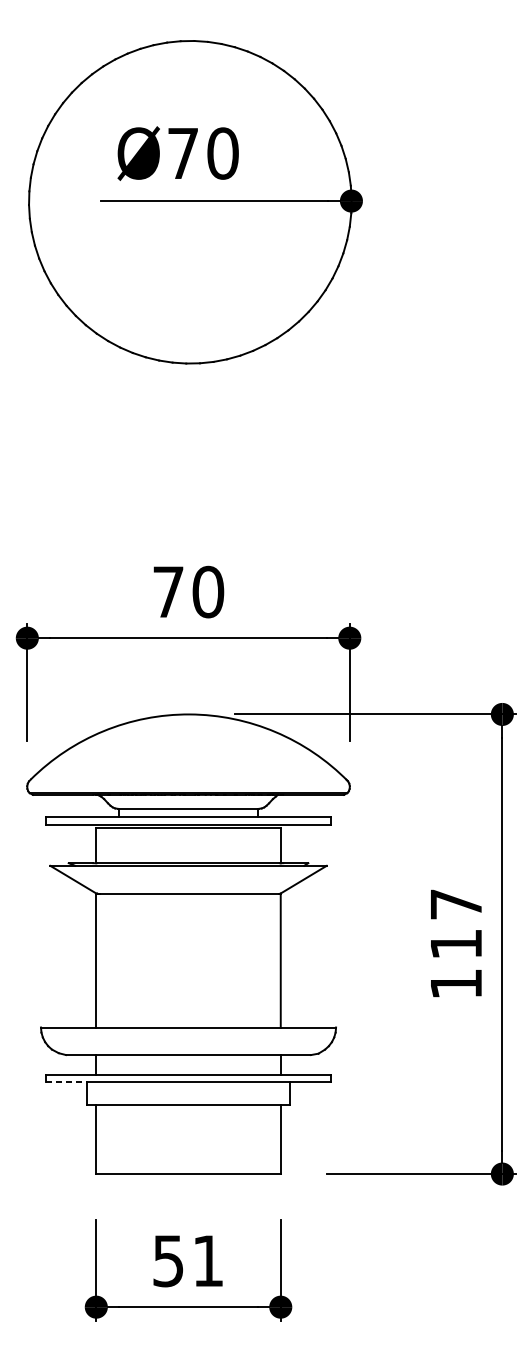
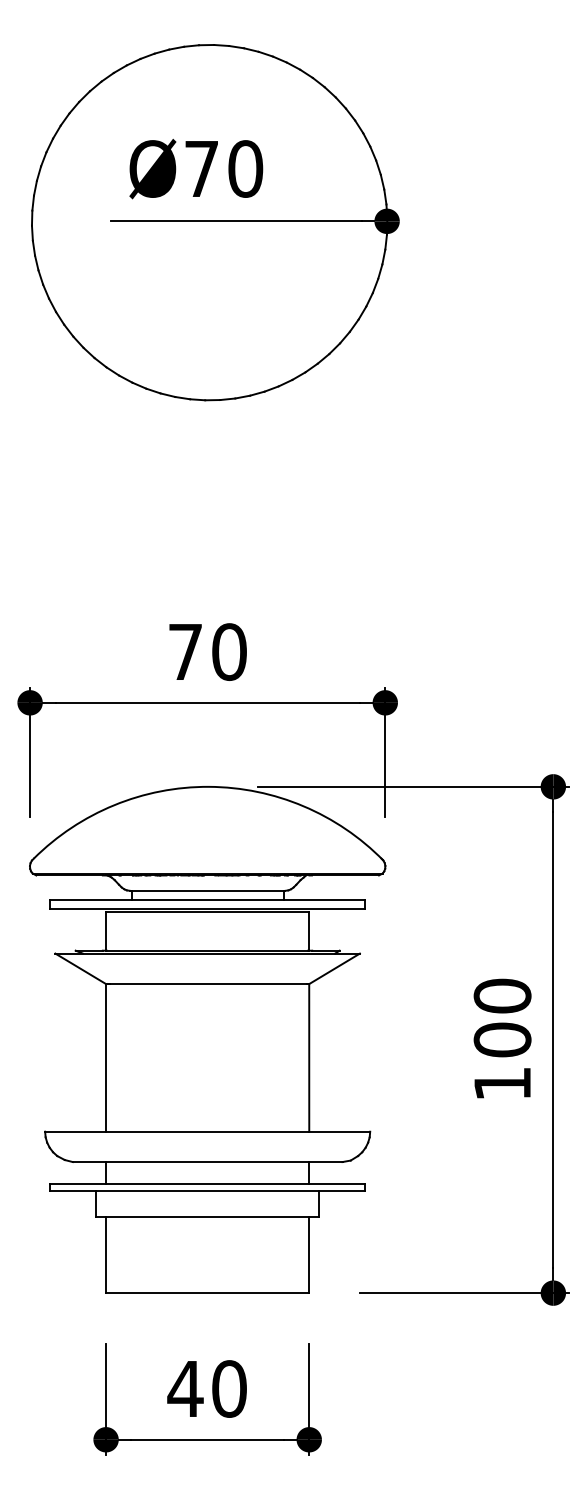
text: (456, 923) -> (502, 1017), 117 -> 100
line: (66, 1081) -> (73, 1191), dashed -> solid
text: (187, 1260) -> (206, 1388), 51 -> 40

